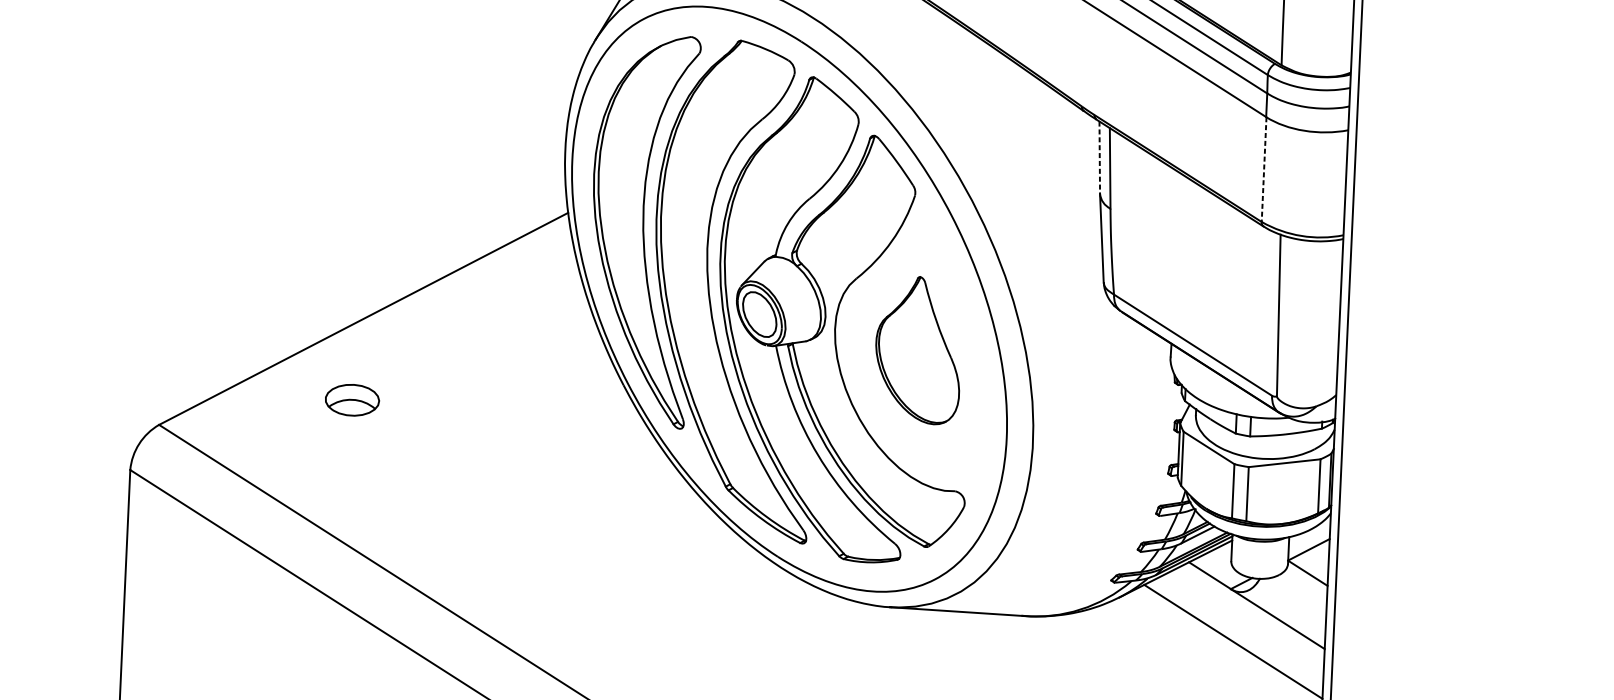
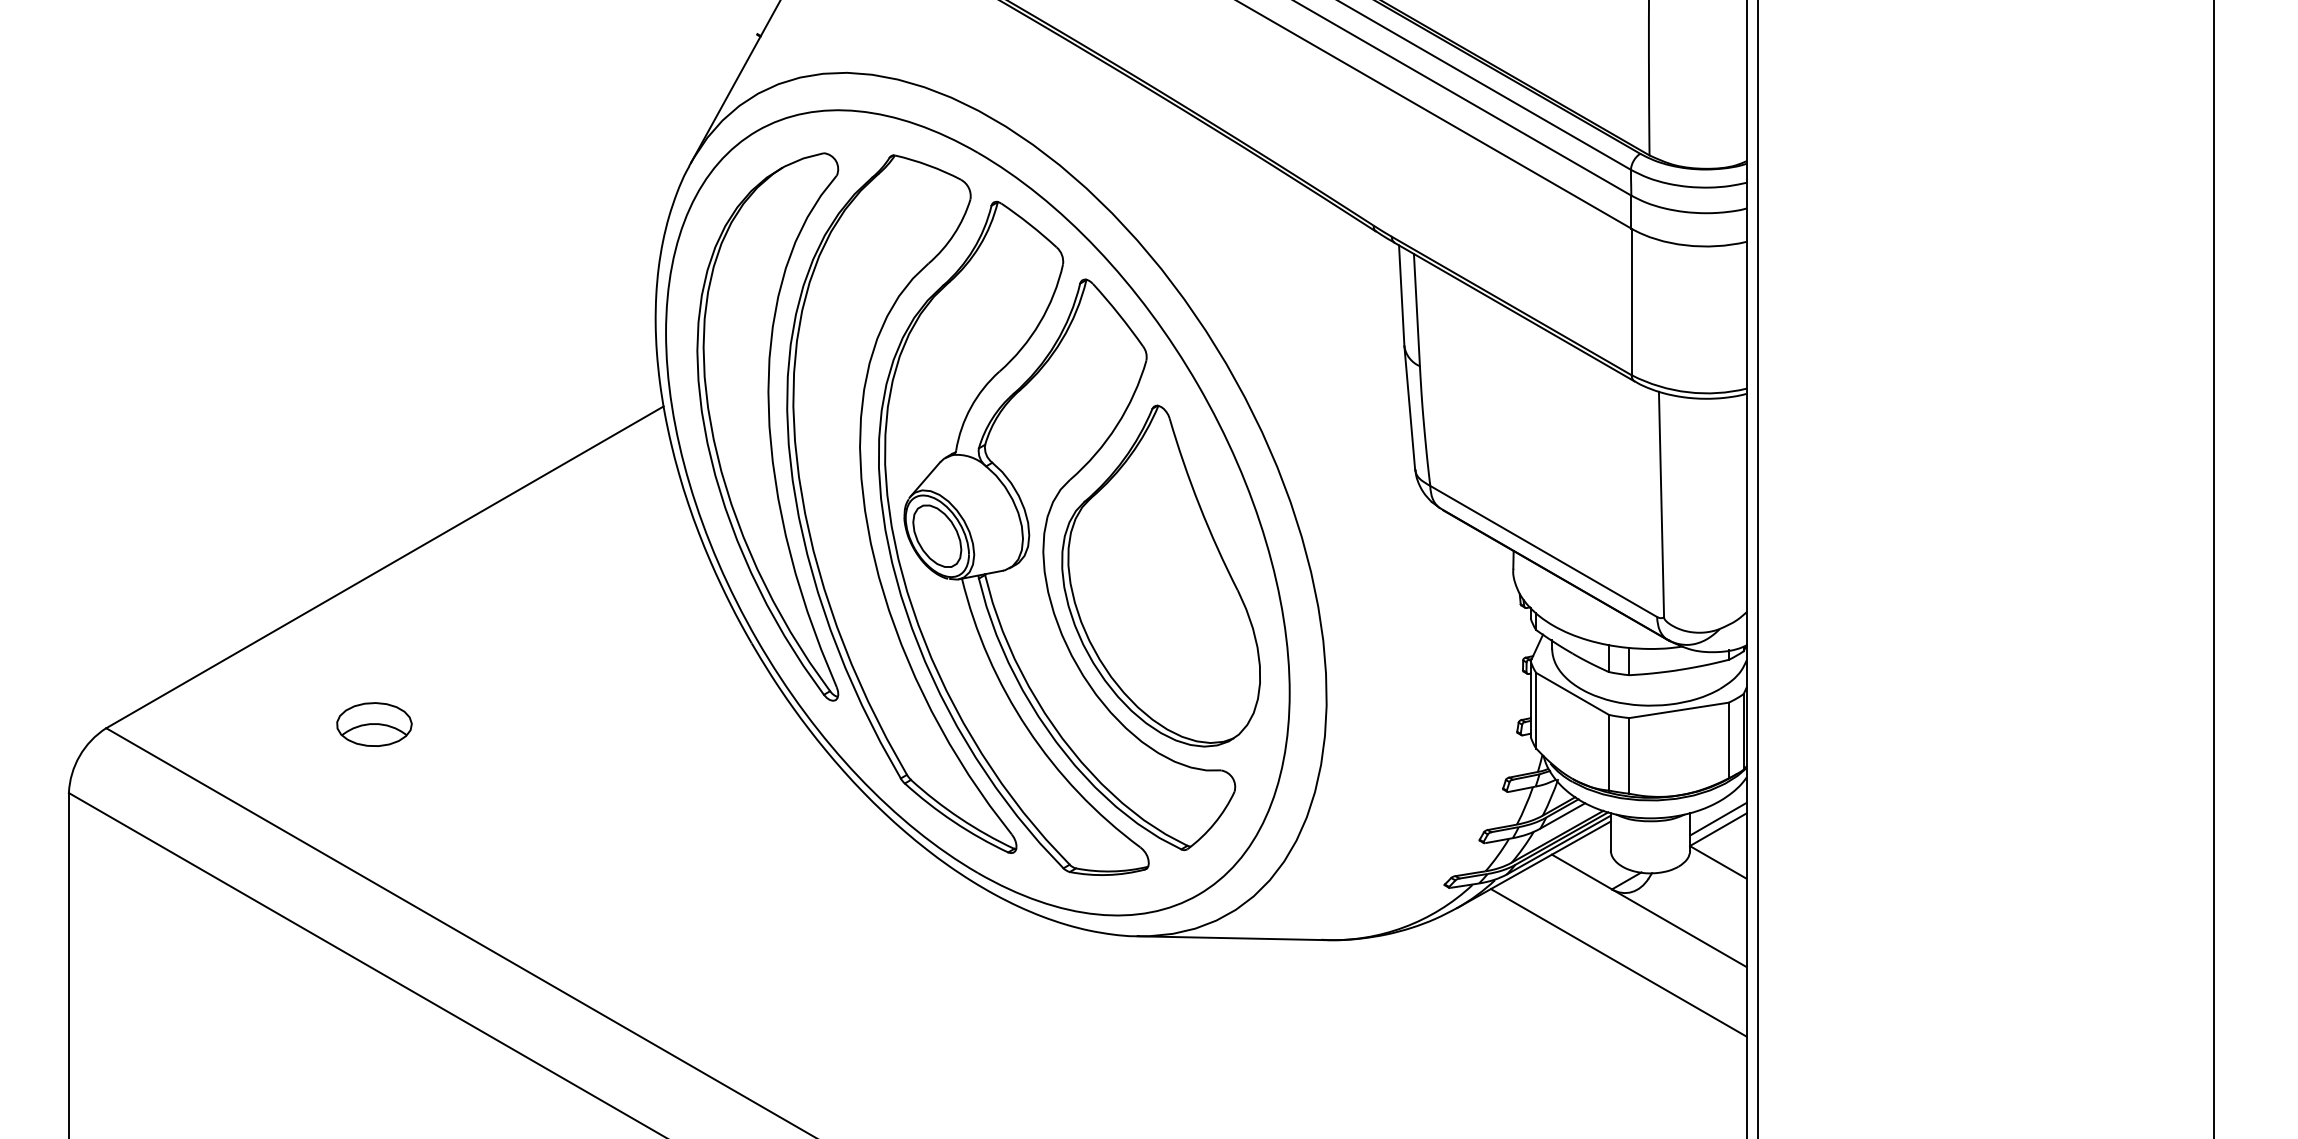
line: (1099, 157) -> (1401, 295), dashed -> solid
line: (1263, 169) -> (1631, 302), dashed -> solid
part: (918, 349) -> (1160, 575), size x1.67
part: (352, 400) -> (374, 724), moved
line: (1309, 541) -> (1718, 818), added

